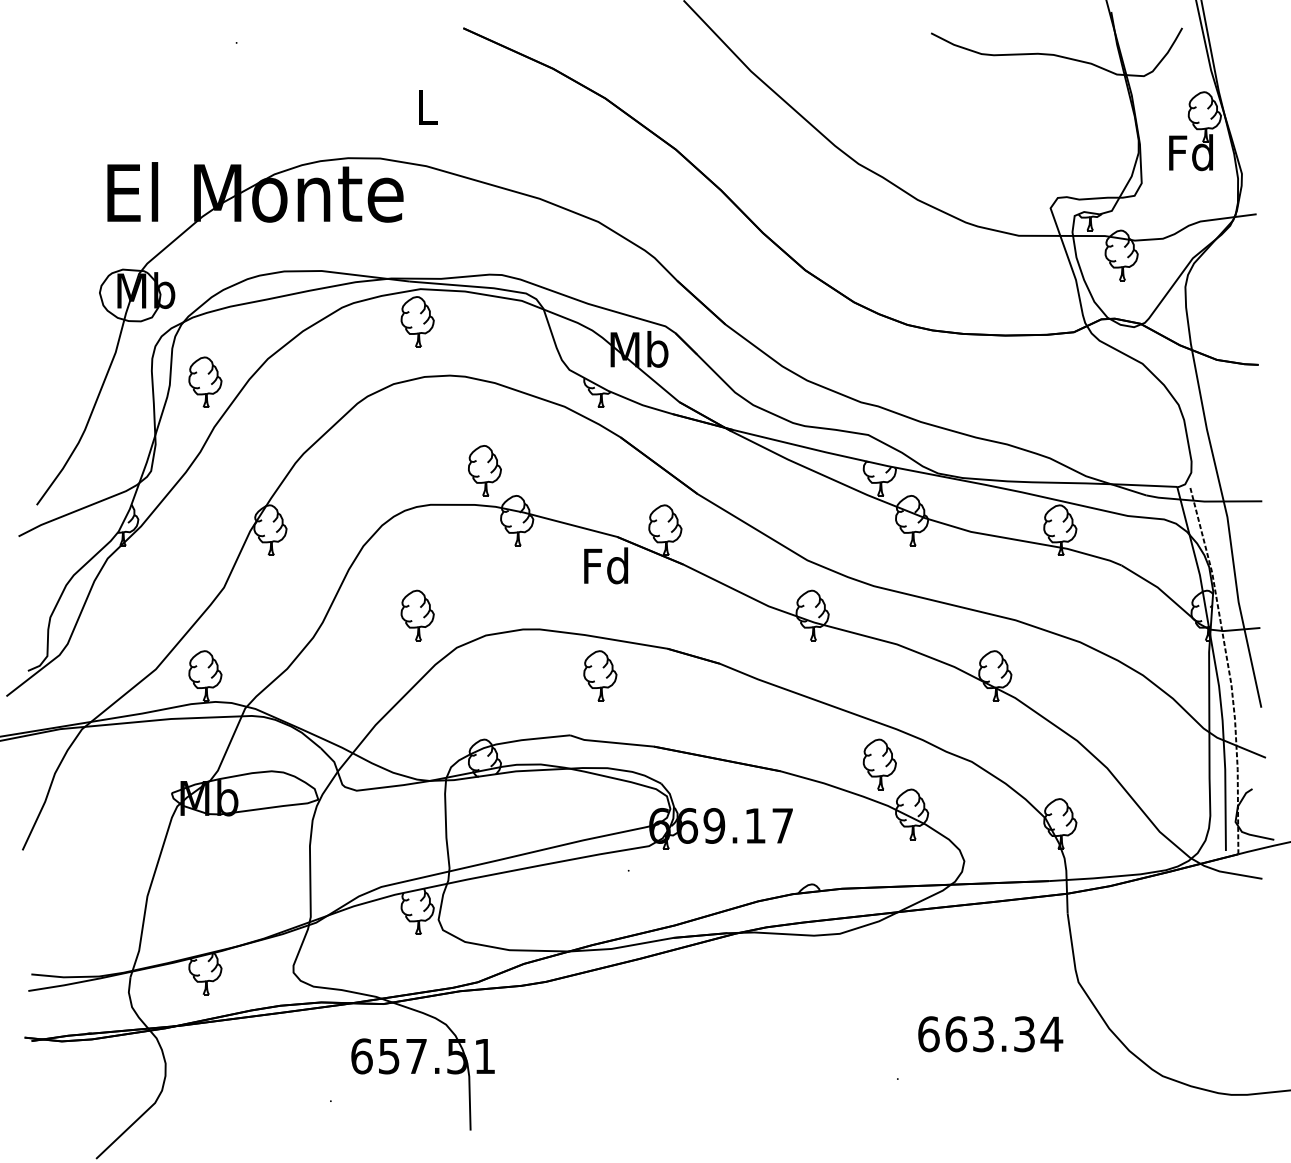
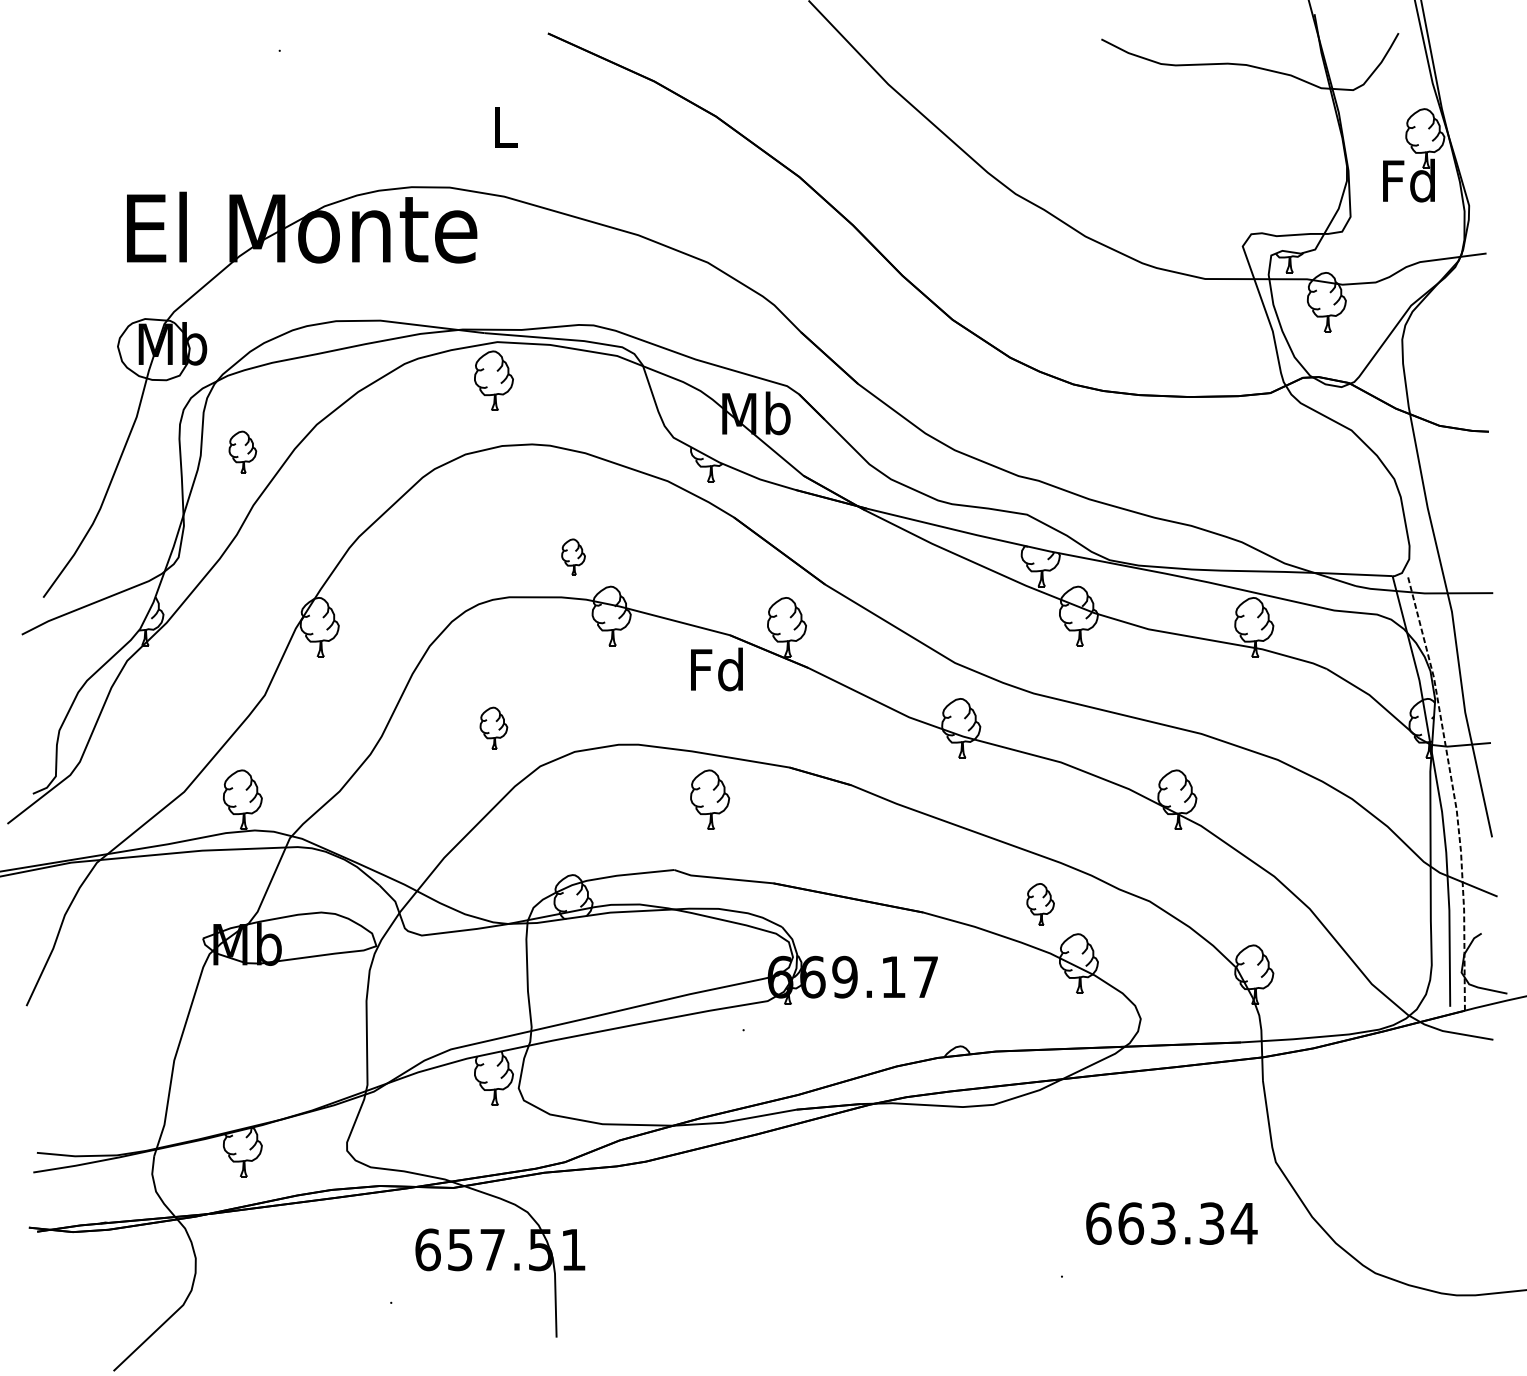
part: (205, 381) -> (242, 451), size x0.7
part: (484, 470) -> (573, 556), size x0.6
part: (417, 615) -> (493, 728), size x0.7
part: (879, 764) -> (1040, 904), size x0.7

